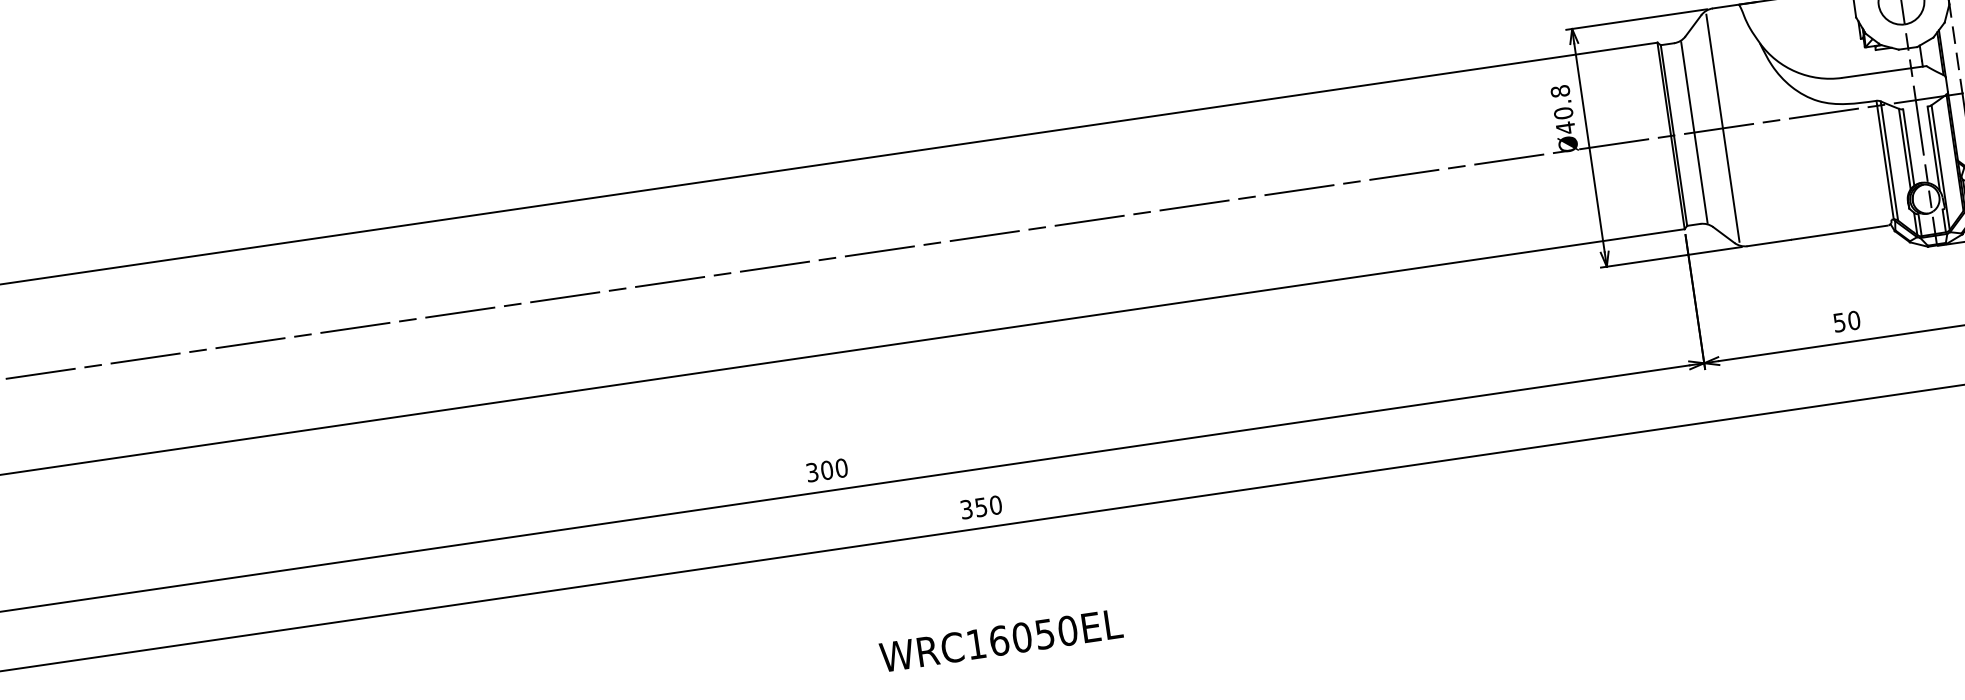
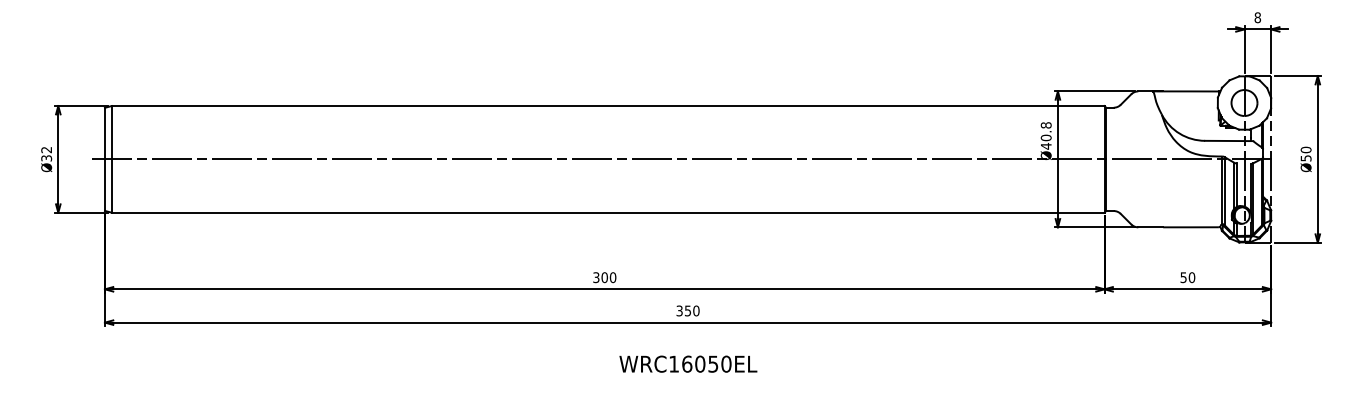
line: (1723, 128) -> (1134, 159), removed
line: (1693, 132) -> (1117, 159), removed
text: (1001, 639) -> (688, 363), moved

